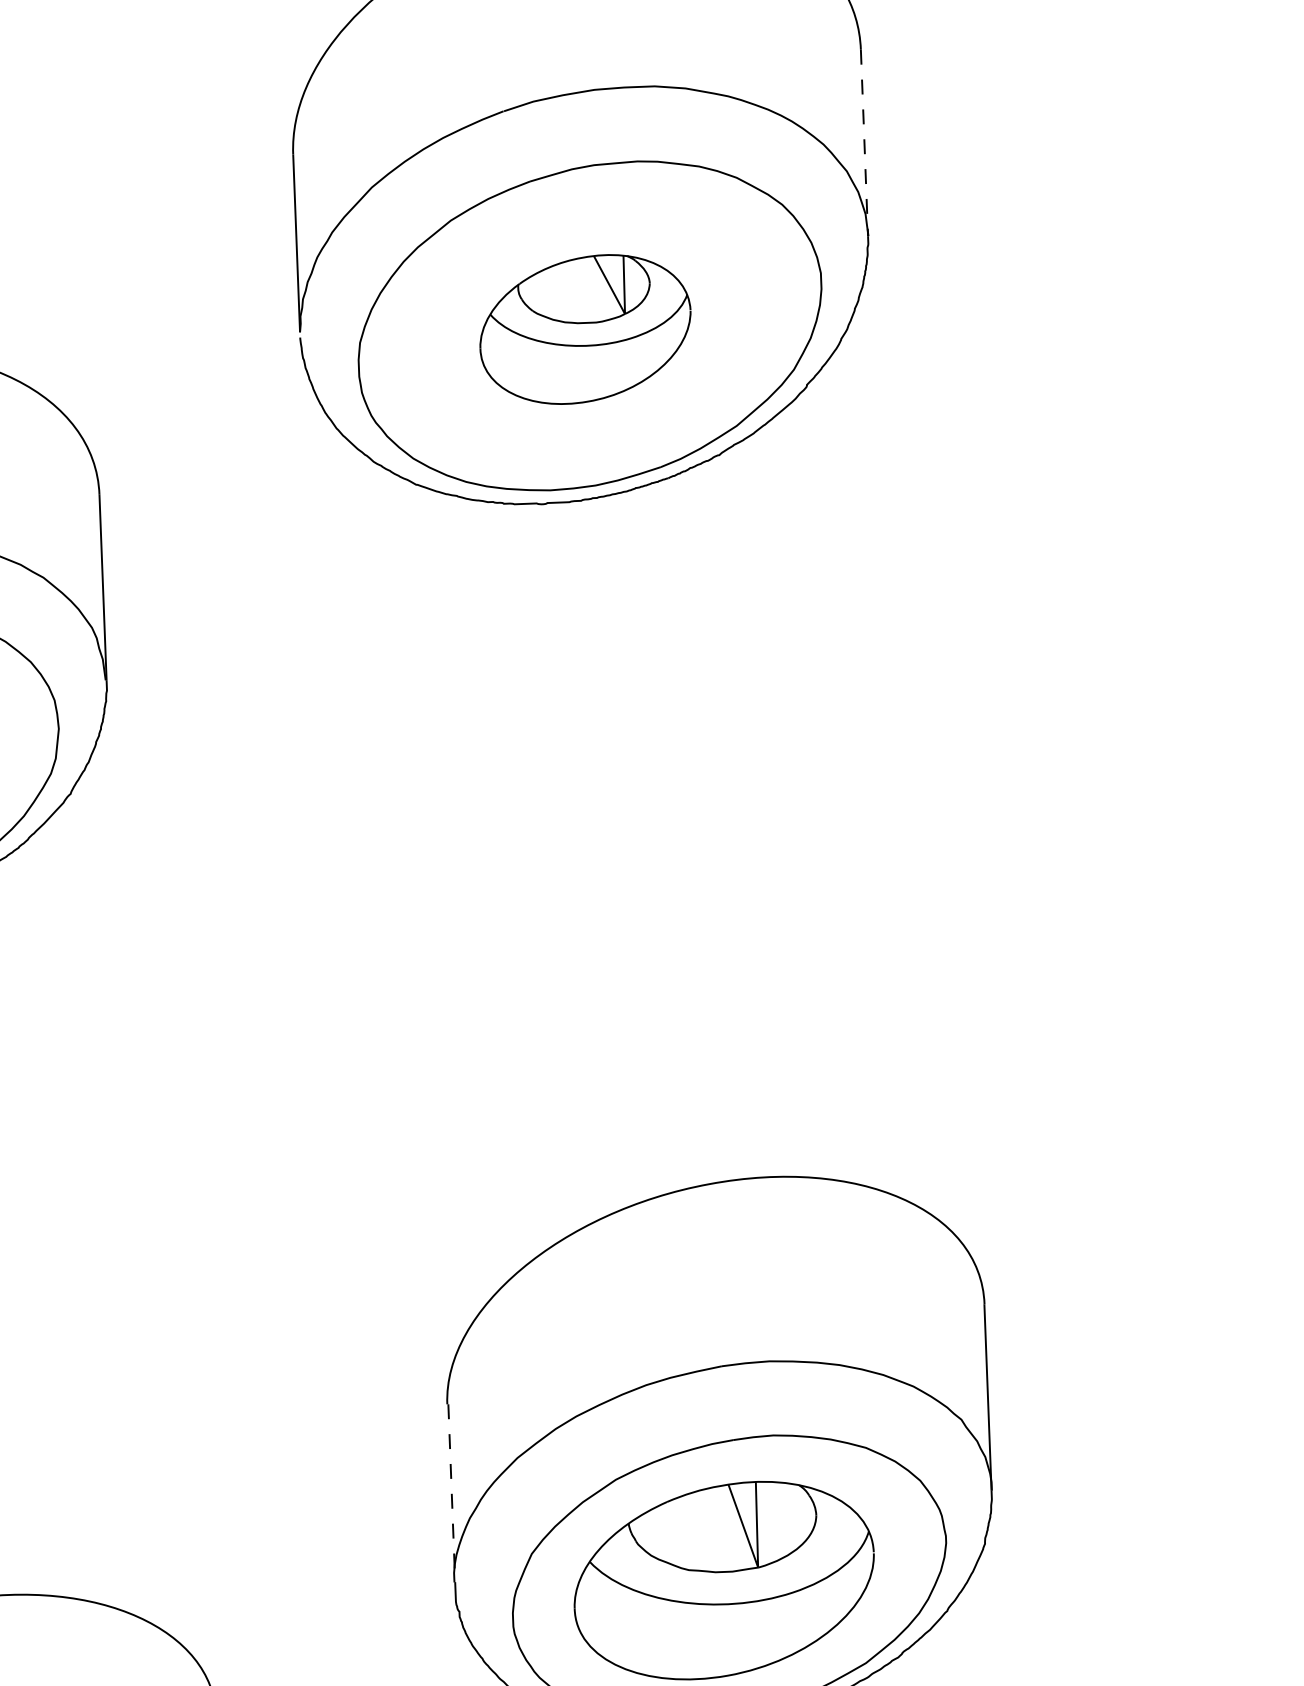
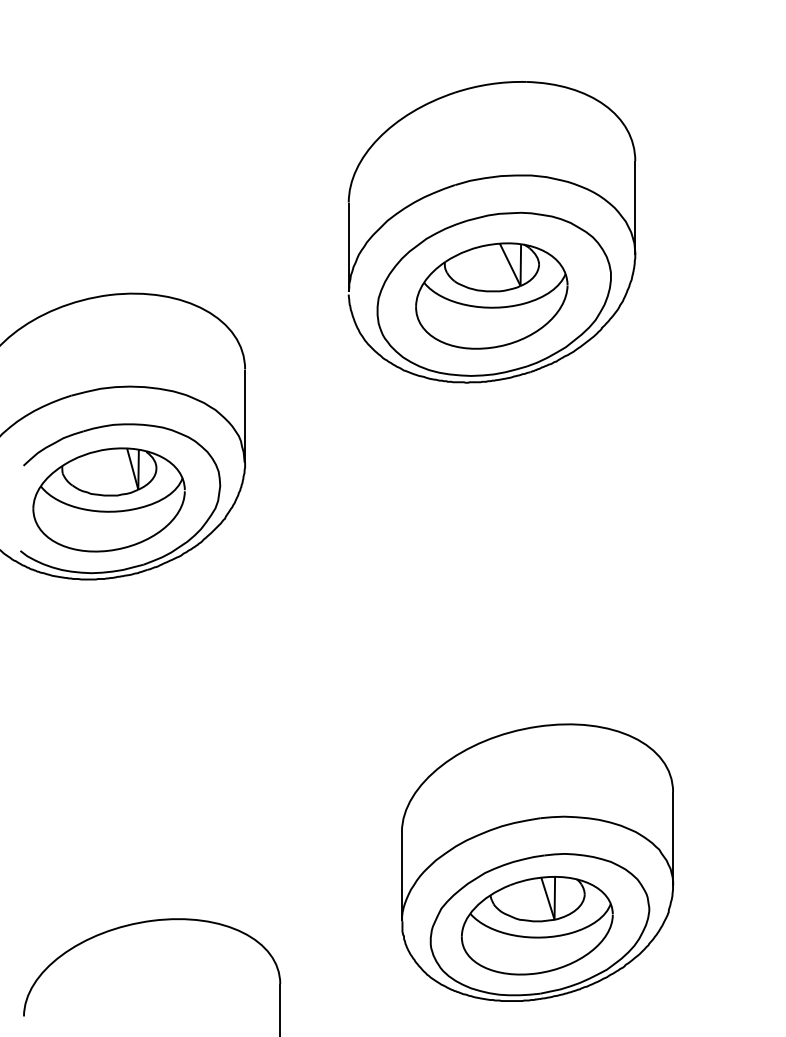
line: (864, 142) -> (635, 207), dashed -> solid
part: (584, 328) -> (491, 295), size x1.43
line: (451, 1492) -> (402, 876), dashed -> solid

